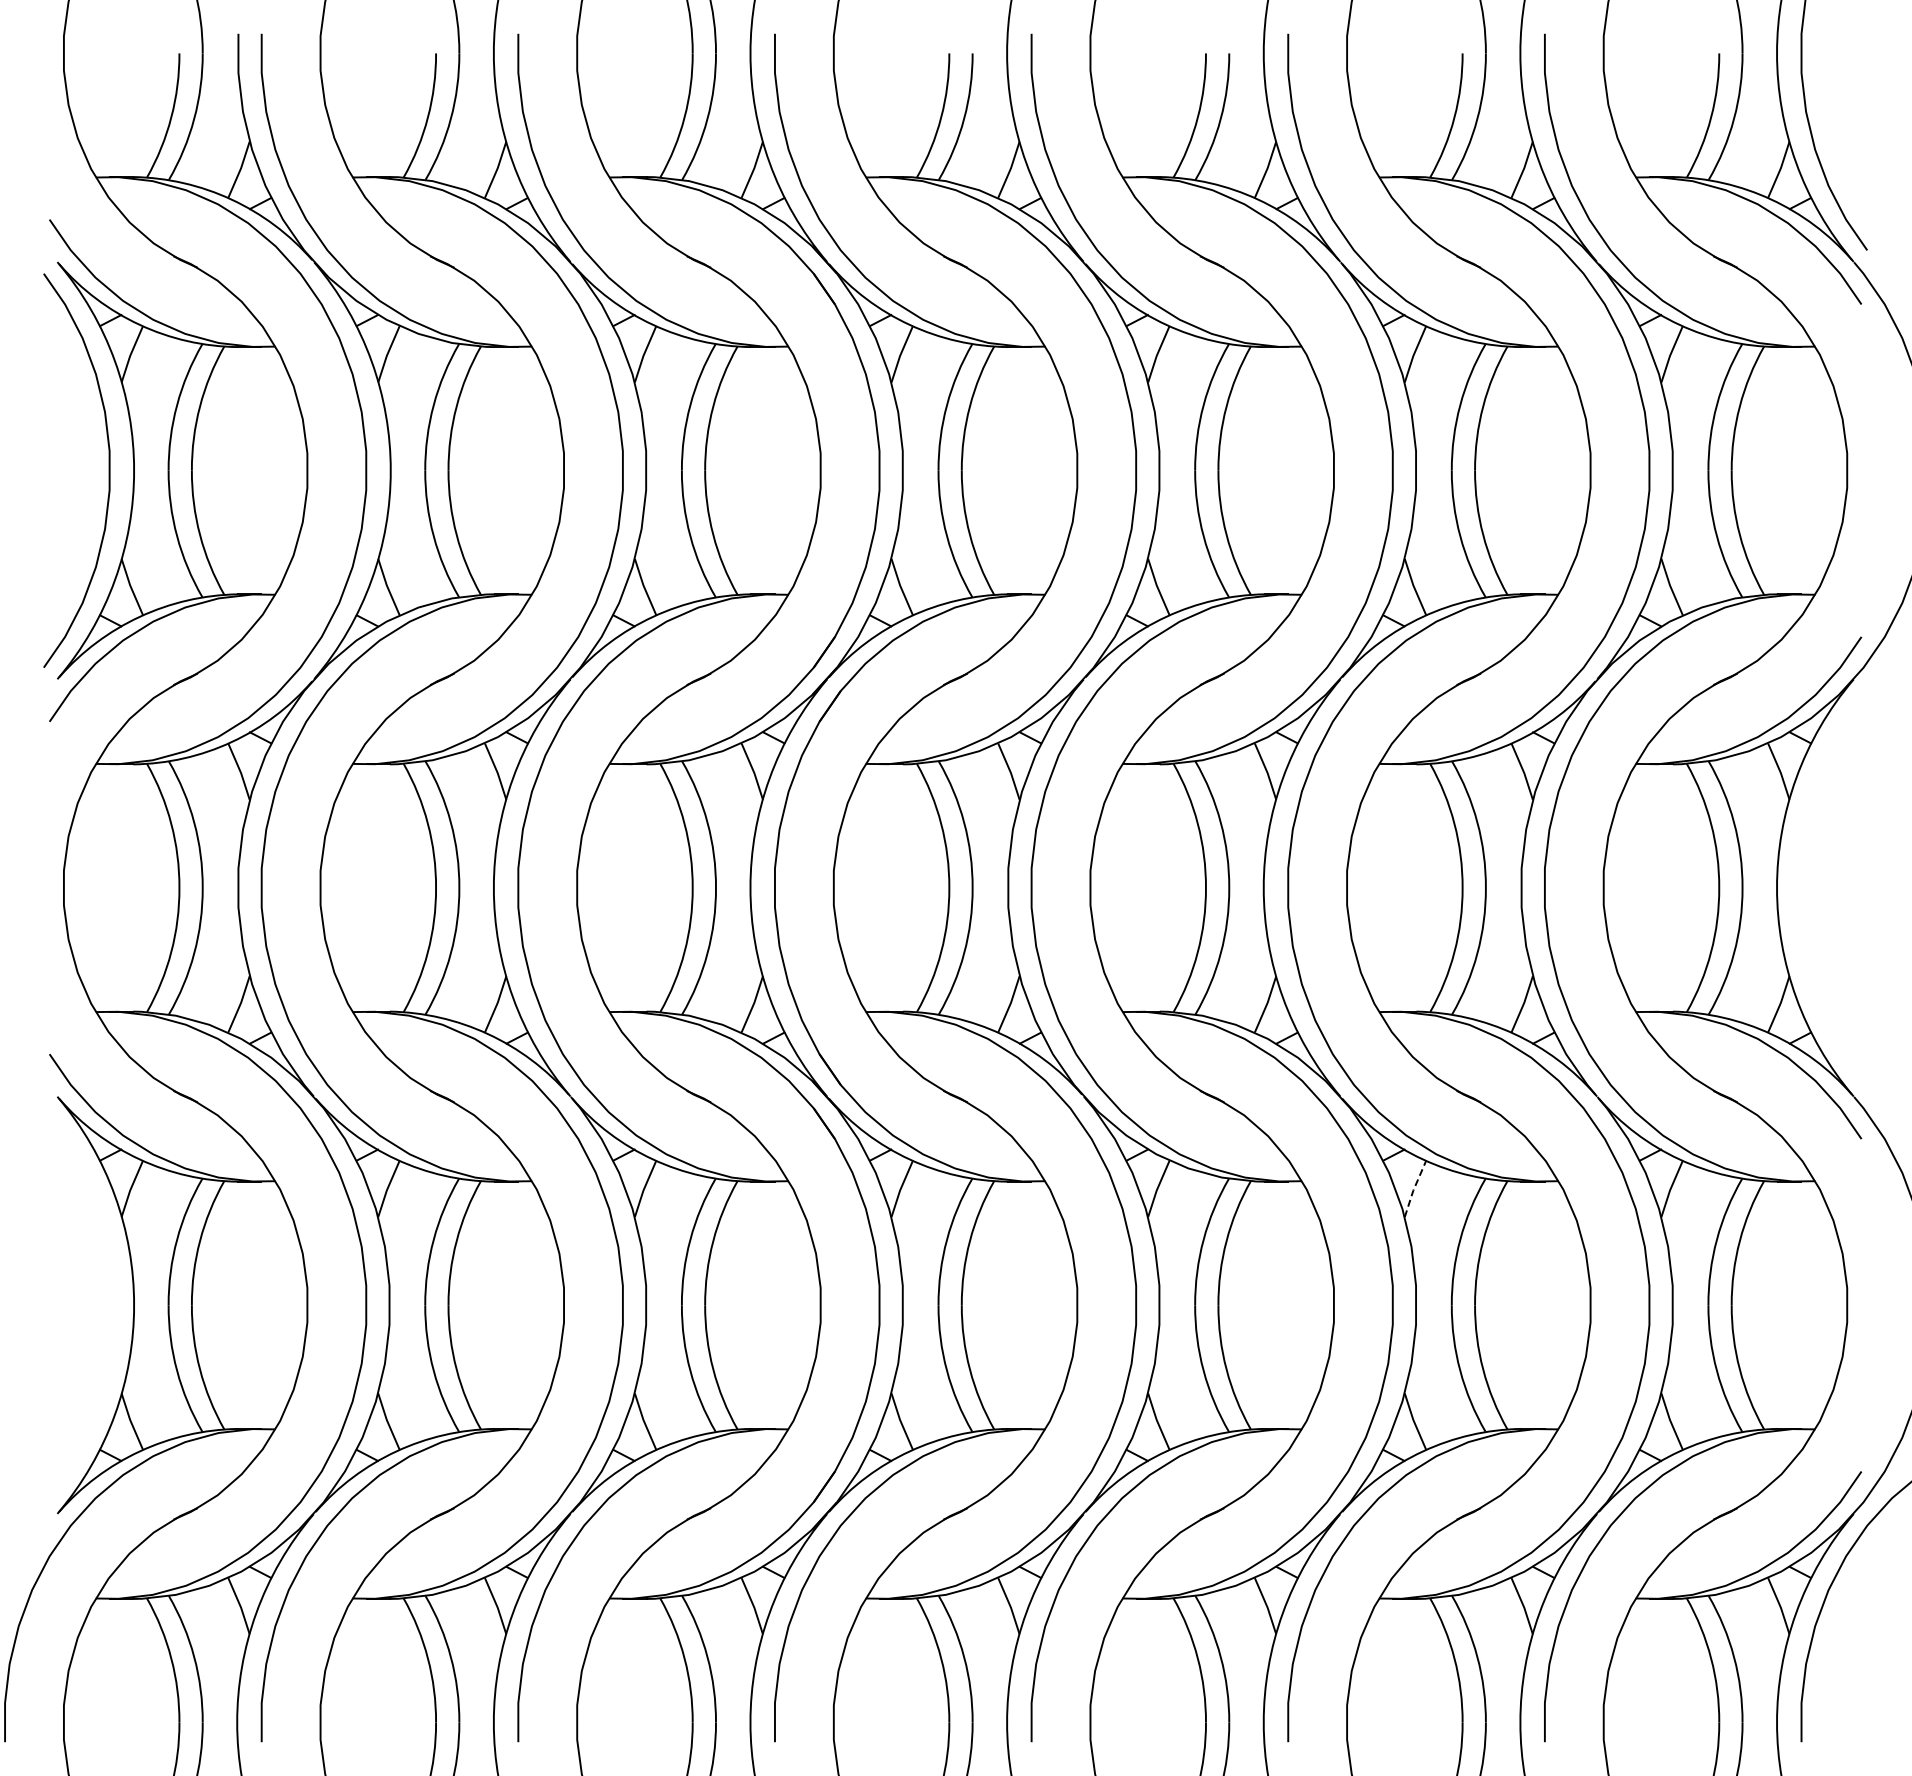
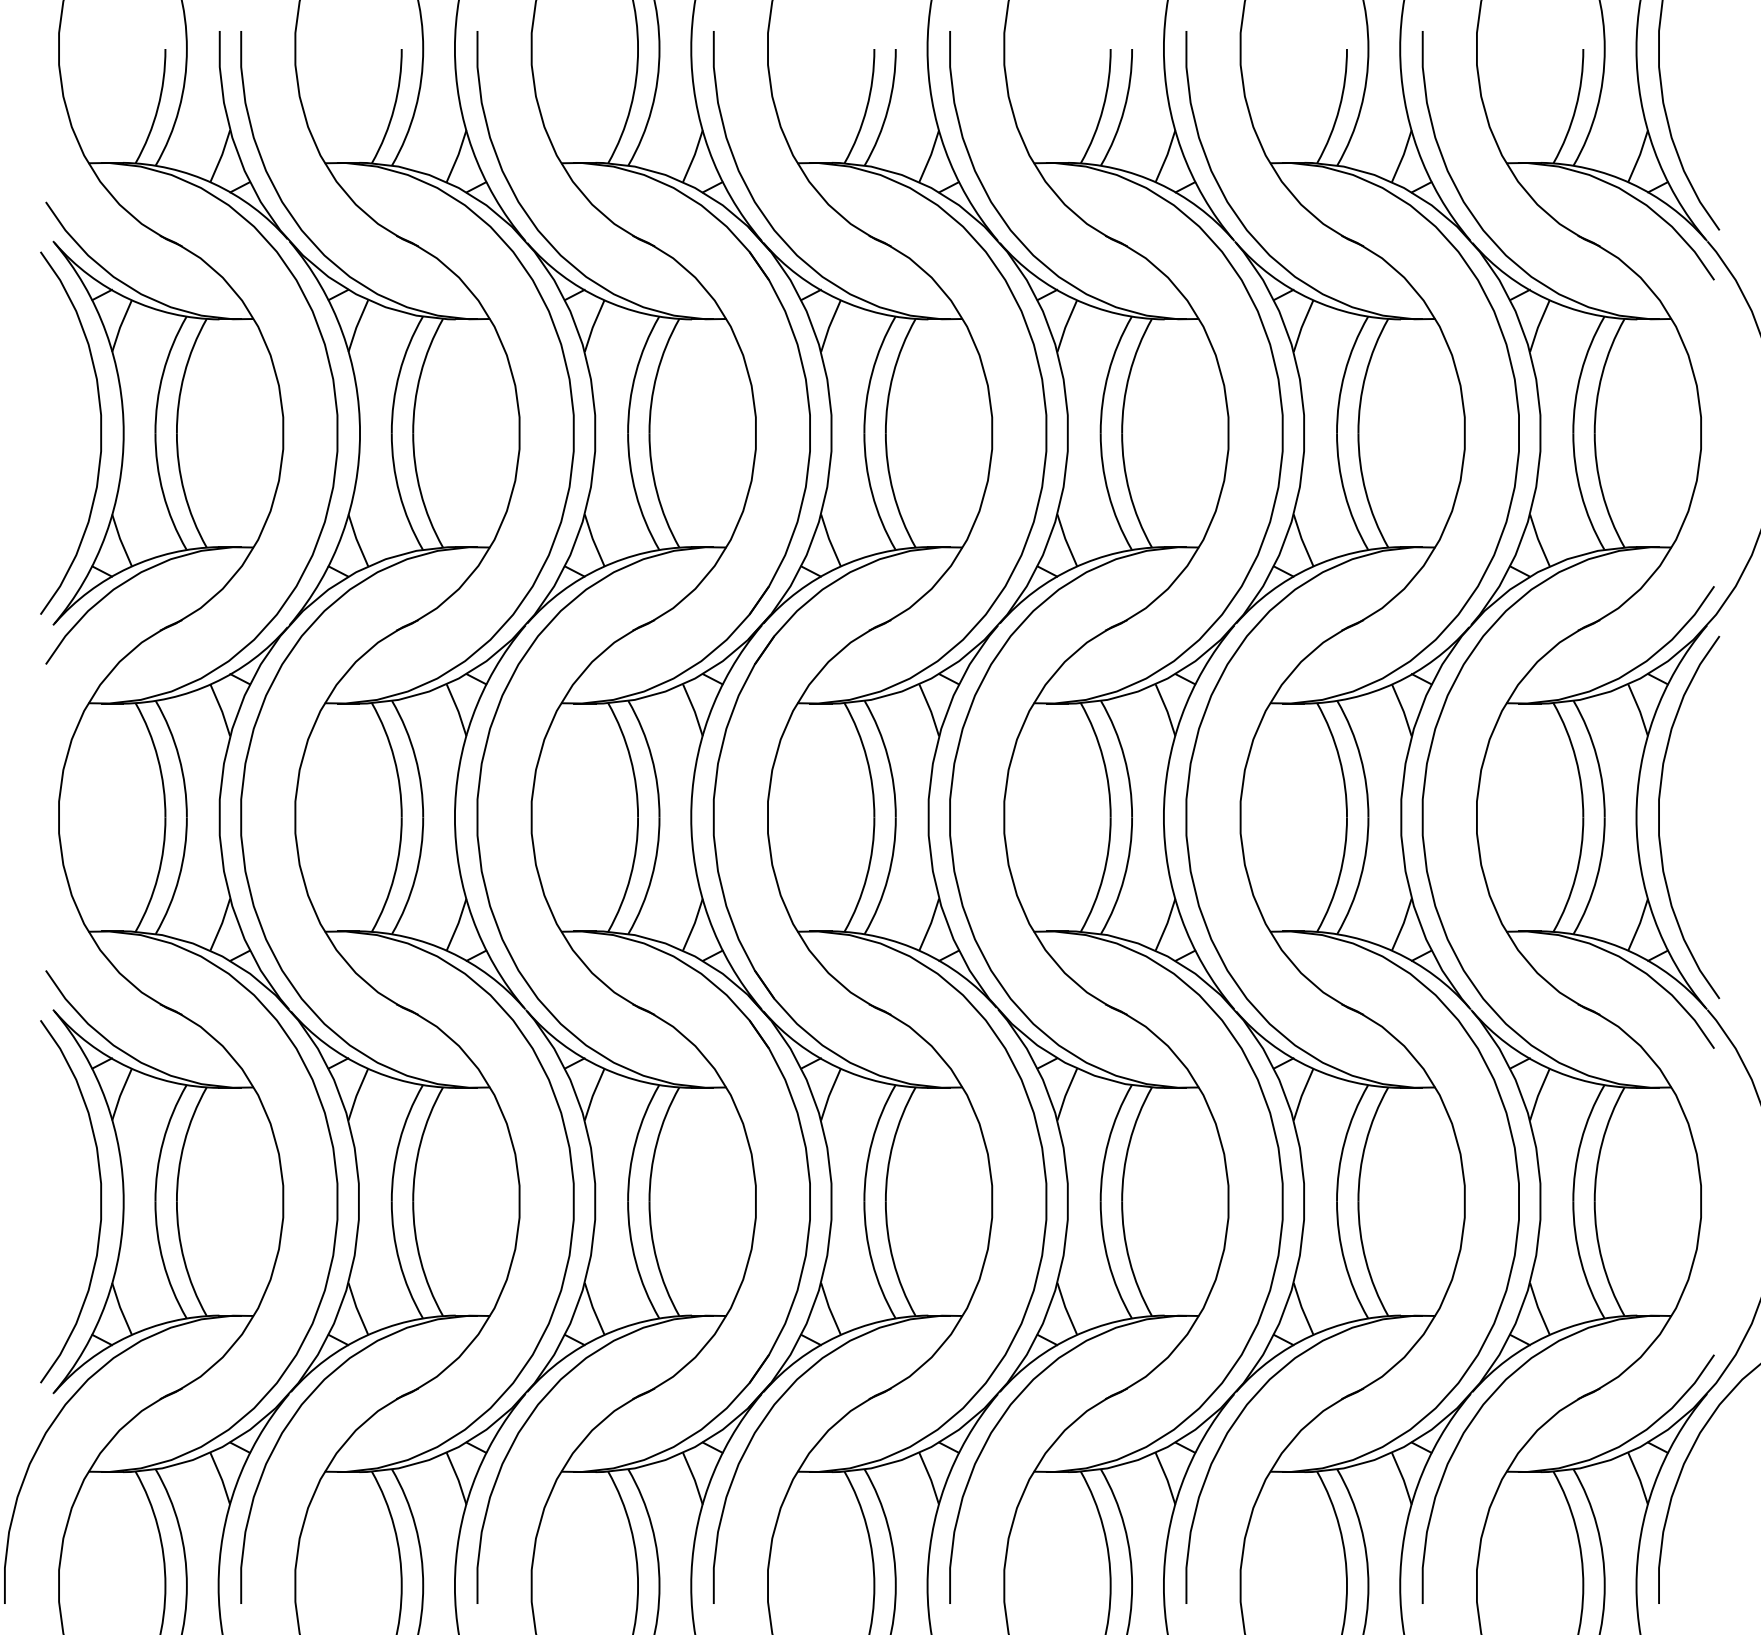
curve: (1802, 887) -> (1659, 817), added
line: (1414, 1188) -> (1302, 1094), dashed -> solid
curve: (108, 1305) -> (100, 1201), added

